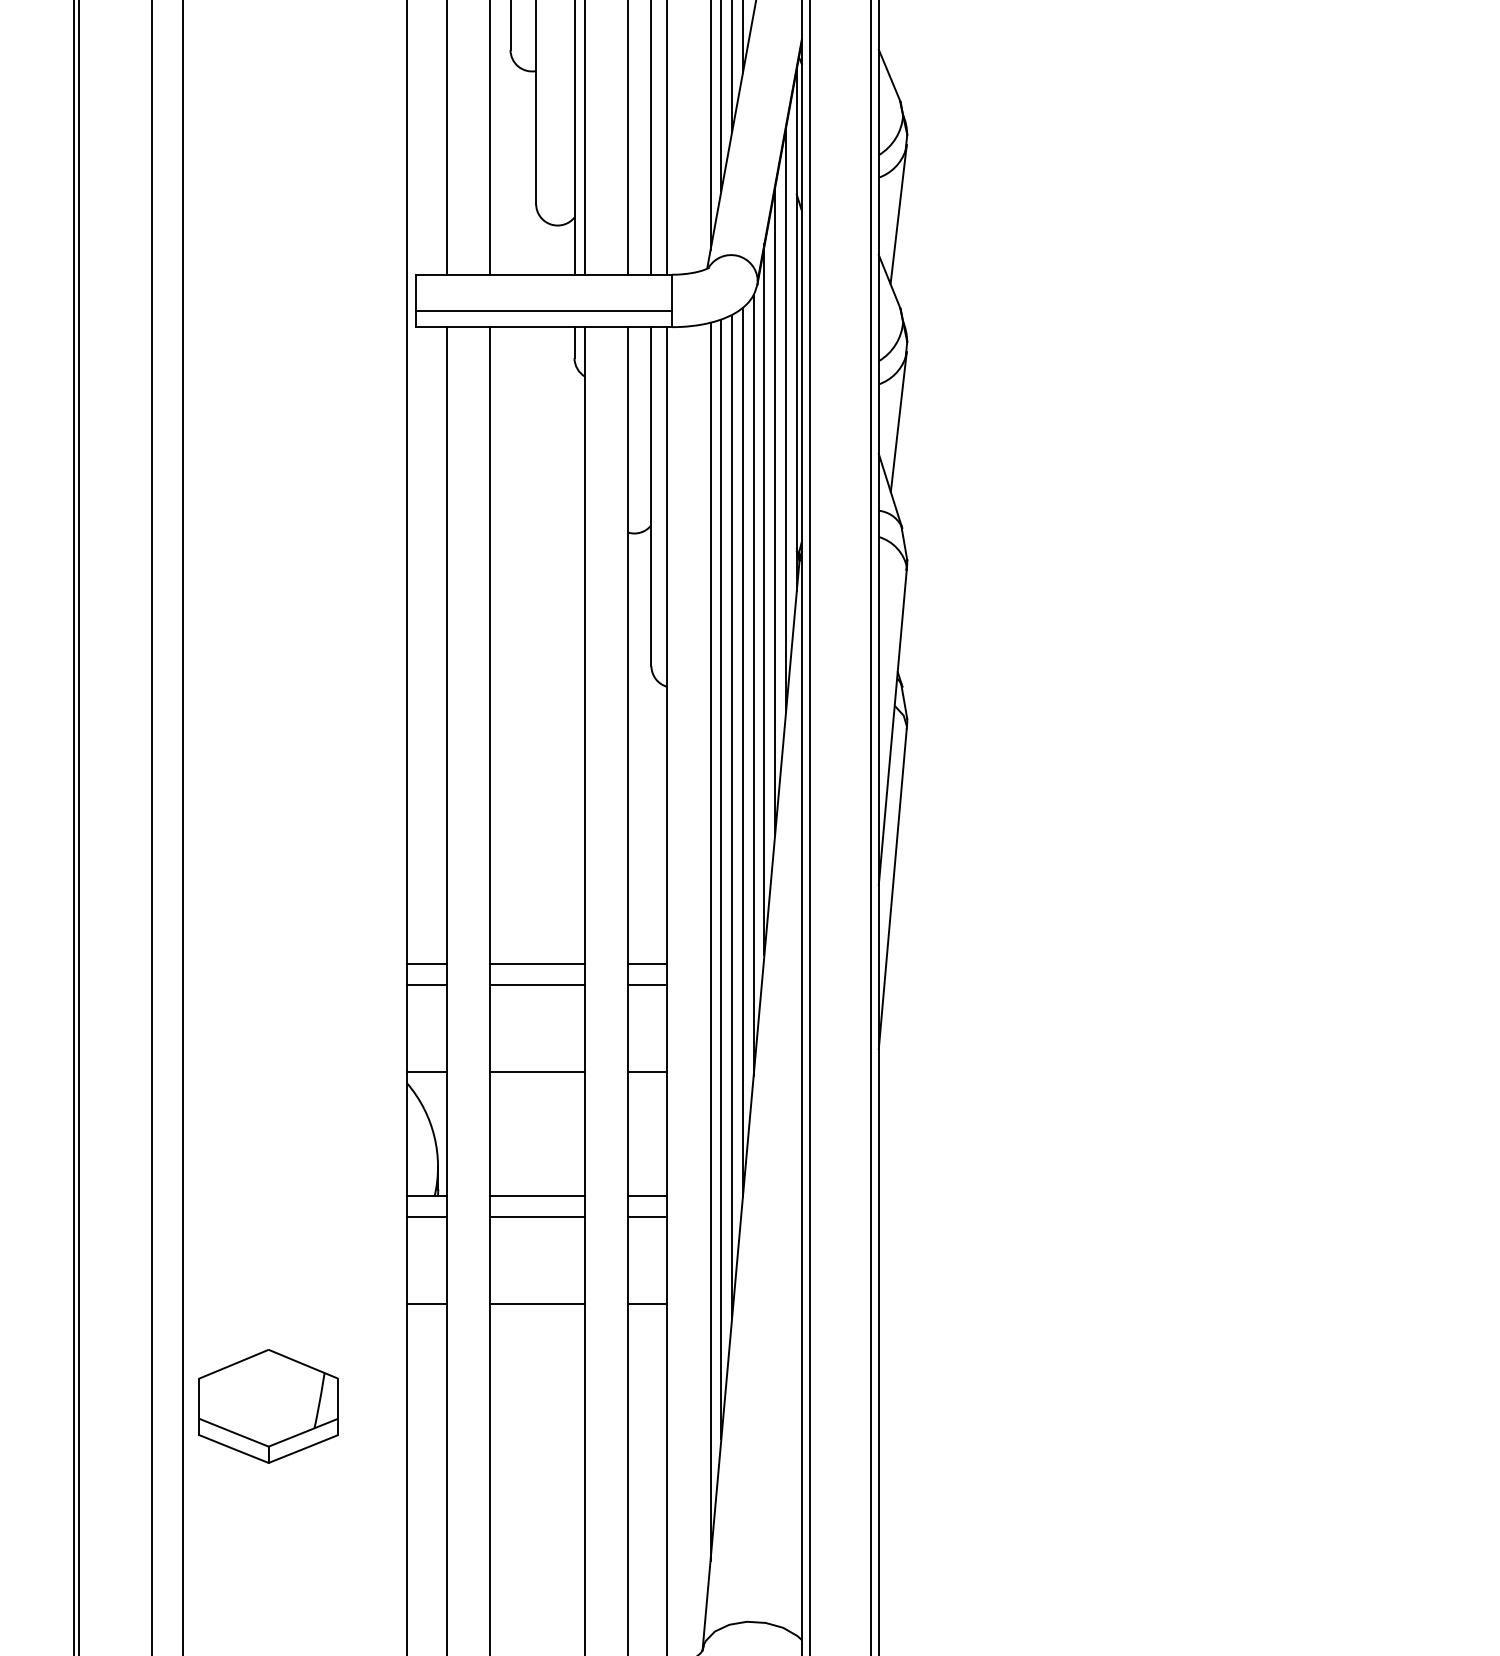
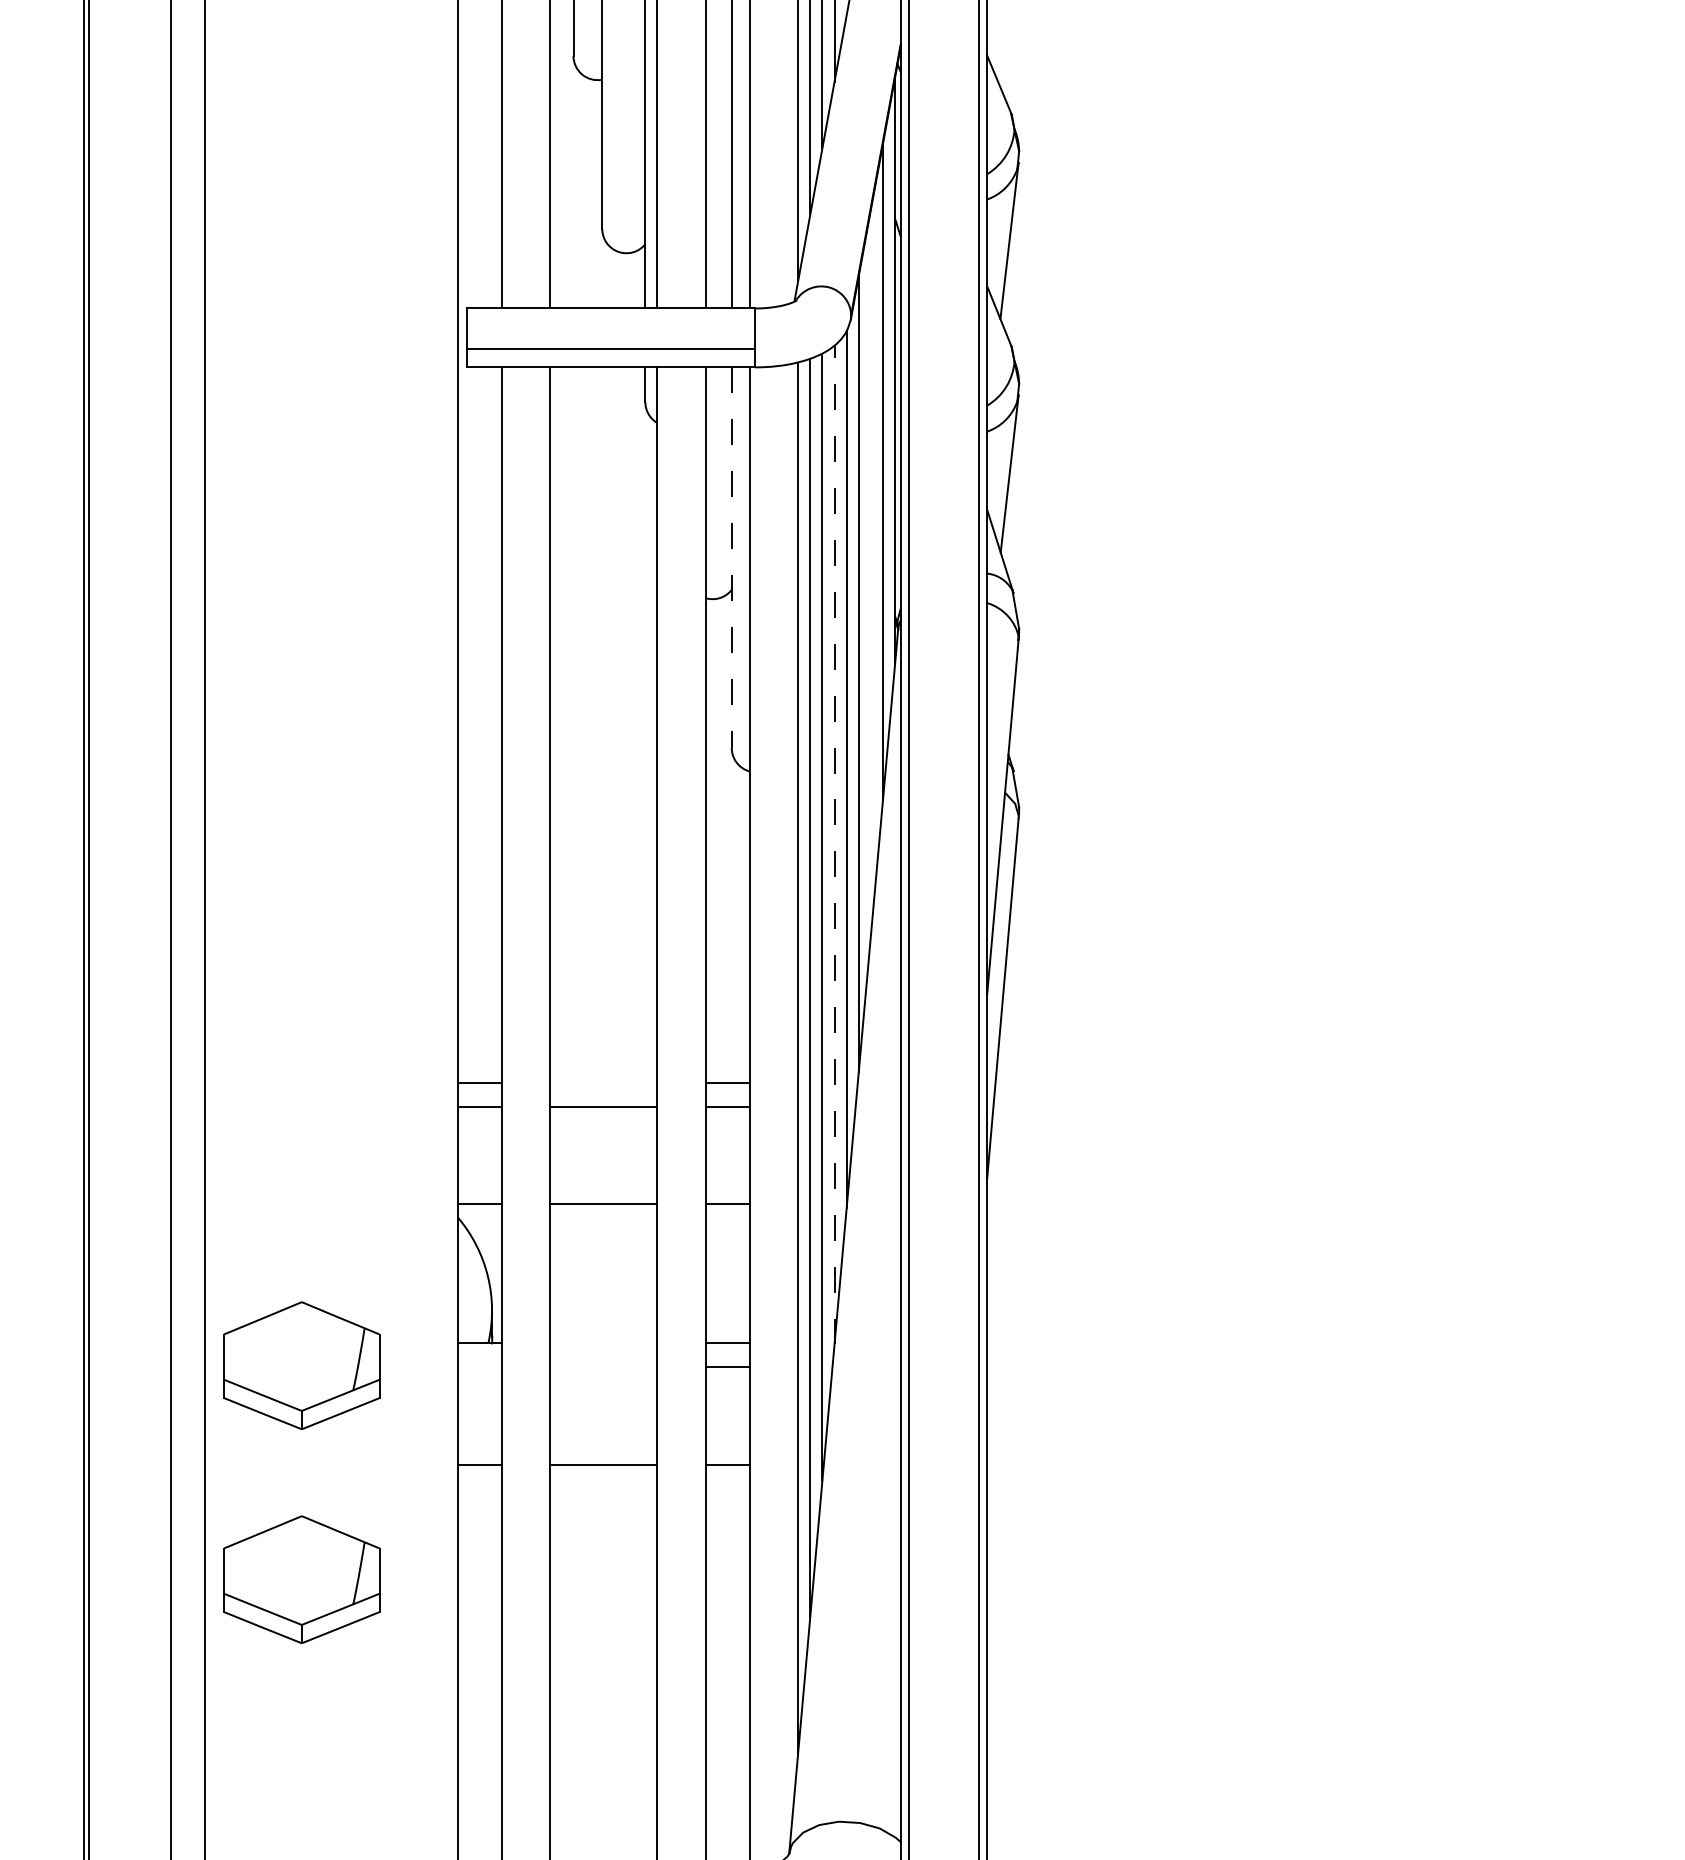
line: (651, 497) -> (731, 558), solid -> dashed
line: (774, 510) -> (870, 573), removed
line: (742, 751) -> (834, 844), solid -> dashed
line: (537, 963) -> (603, 1082), removed
line: (537, 1196) -> (603, 1343), removed
part: (268, 1215) -> (301, 1365), added
line: (426, 1216) -> (479, 1366), removed
line: (537, 1216) -> (603, 1366), removed

